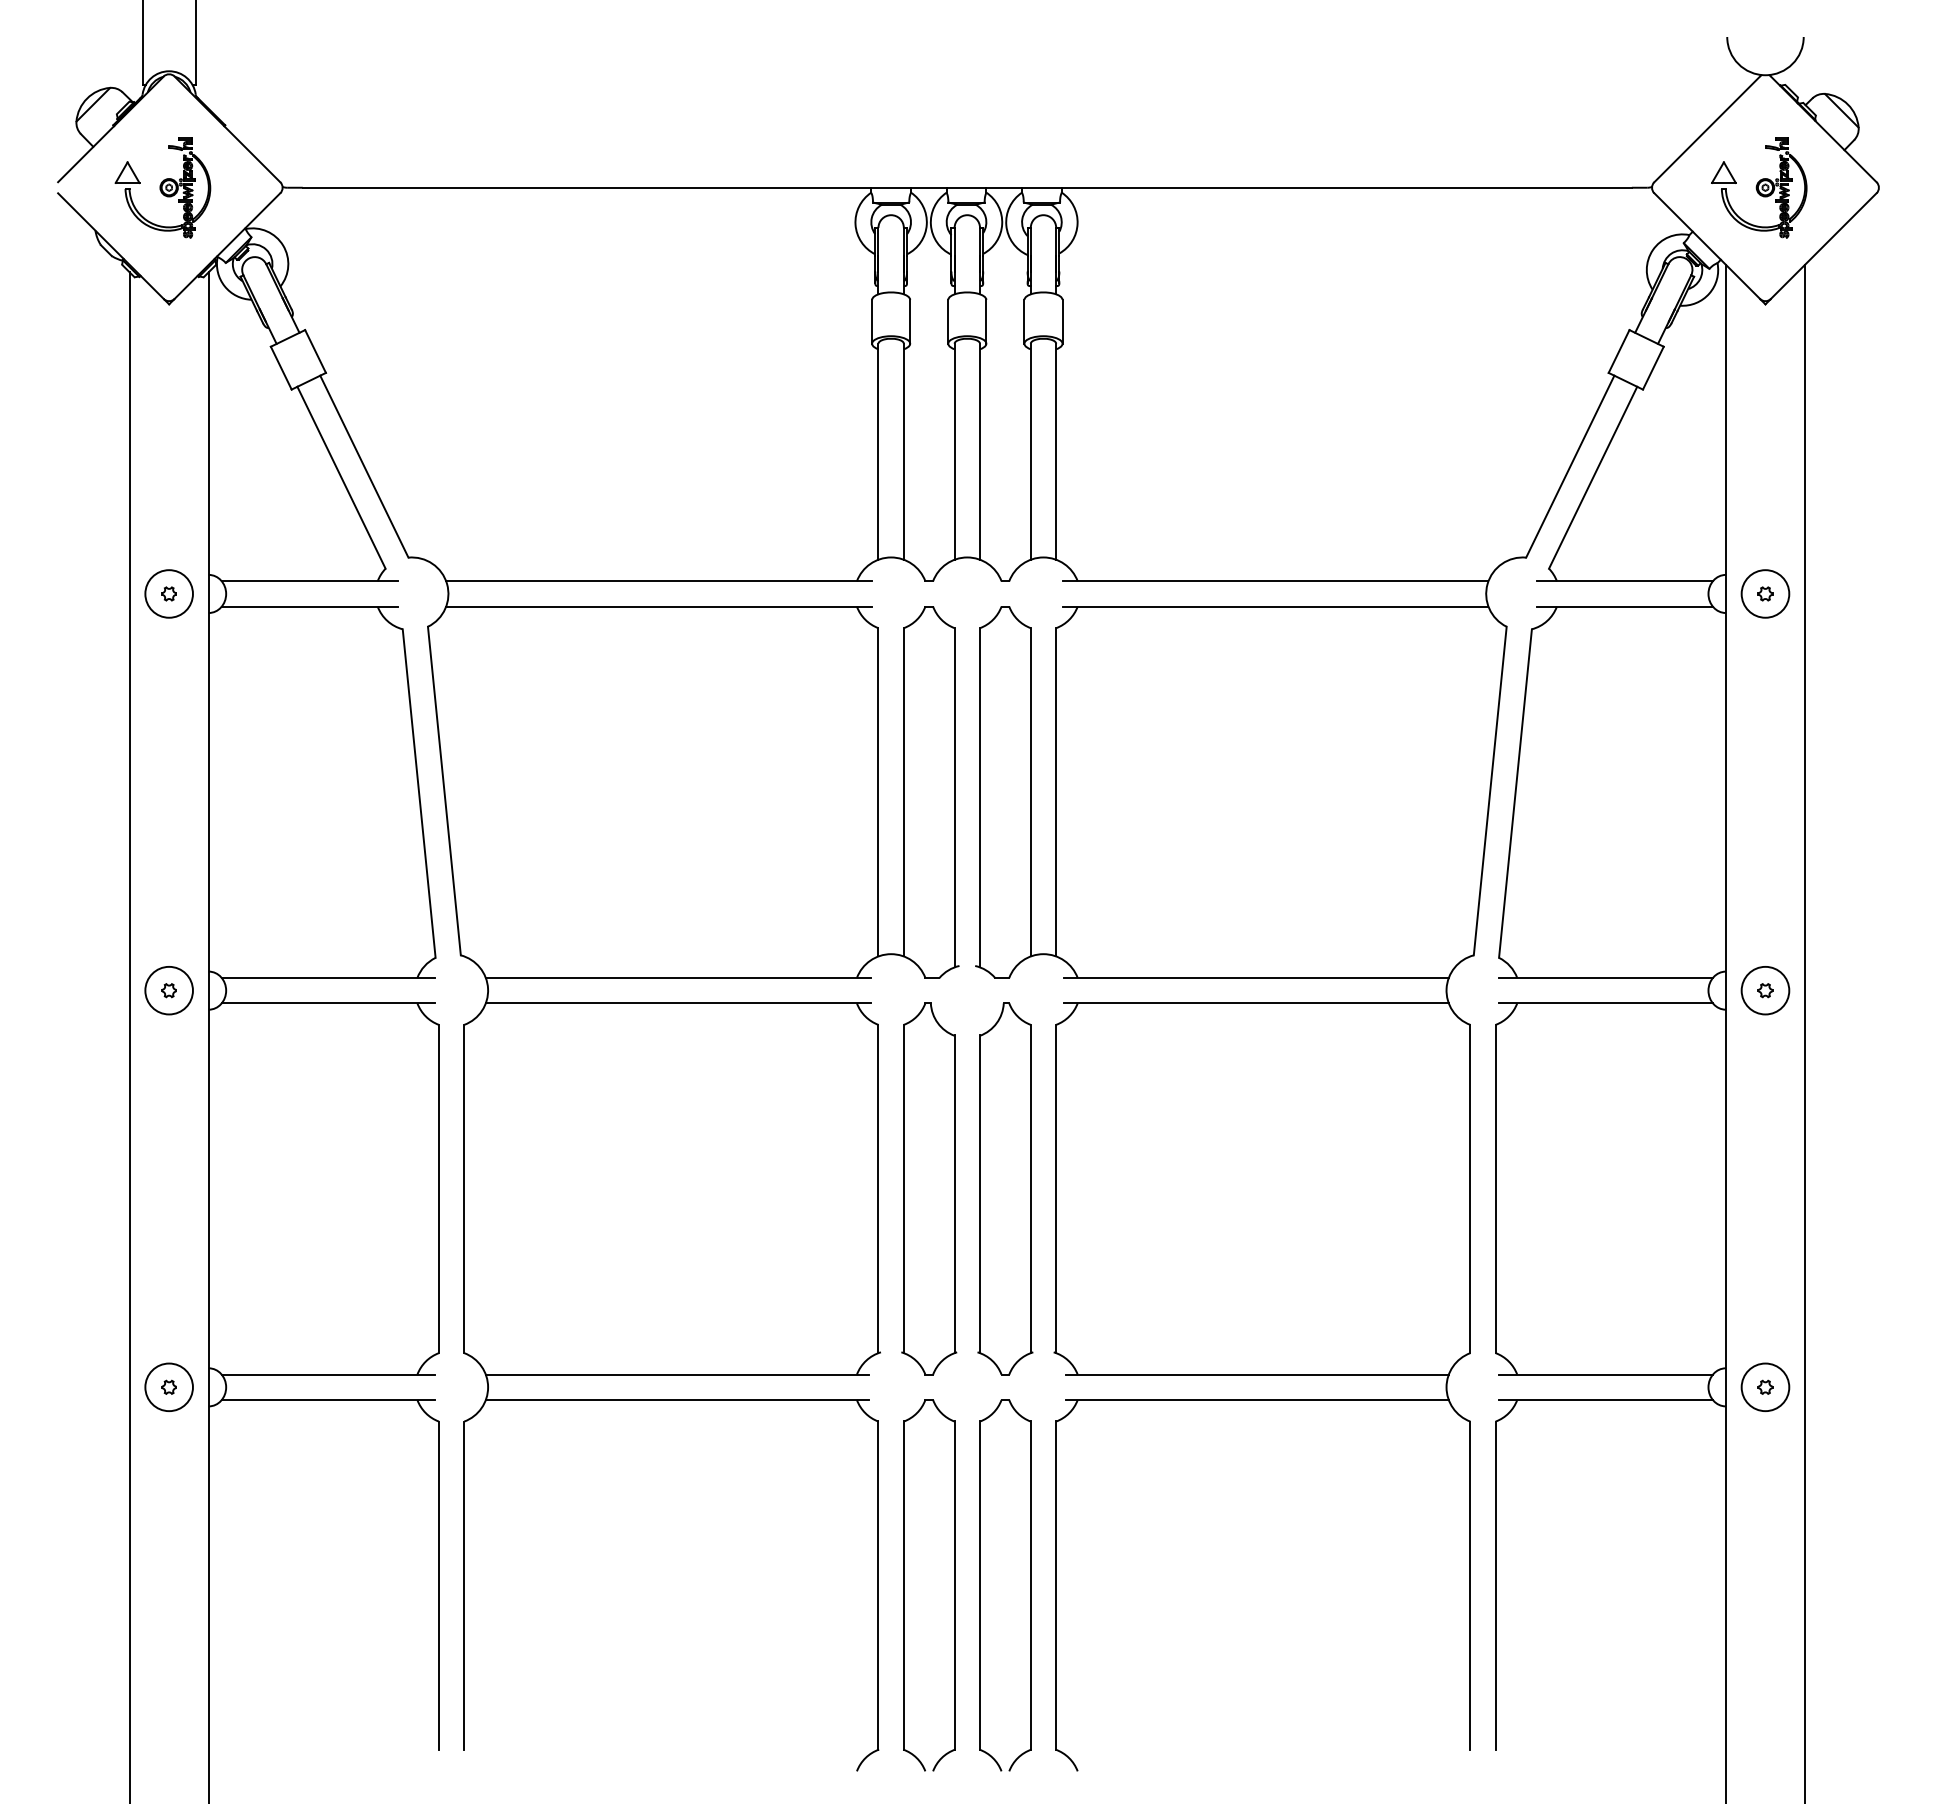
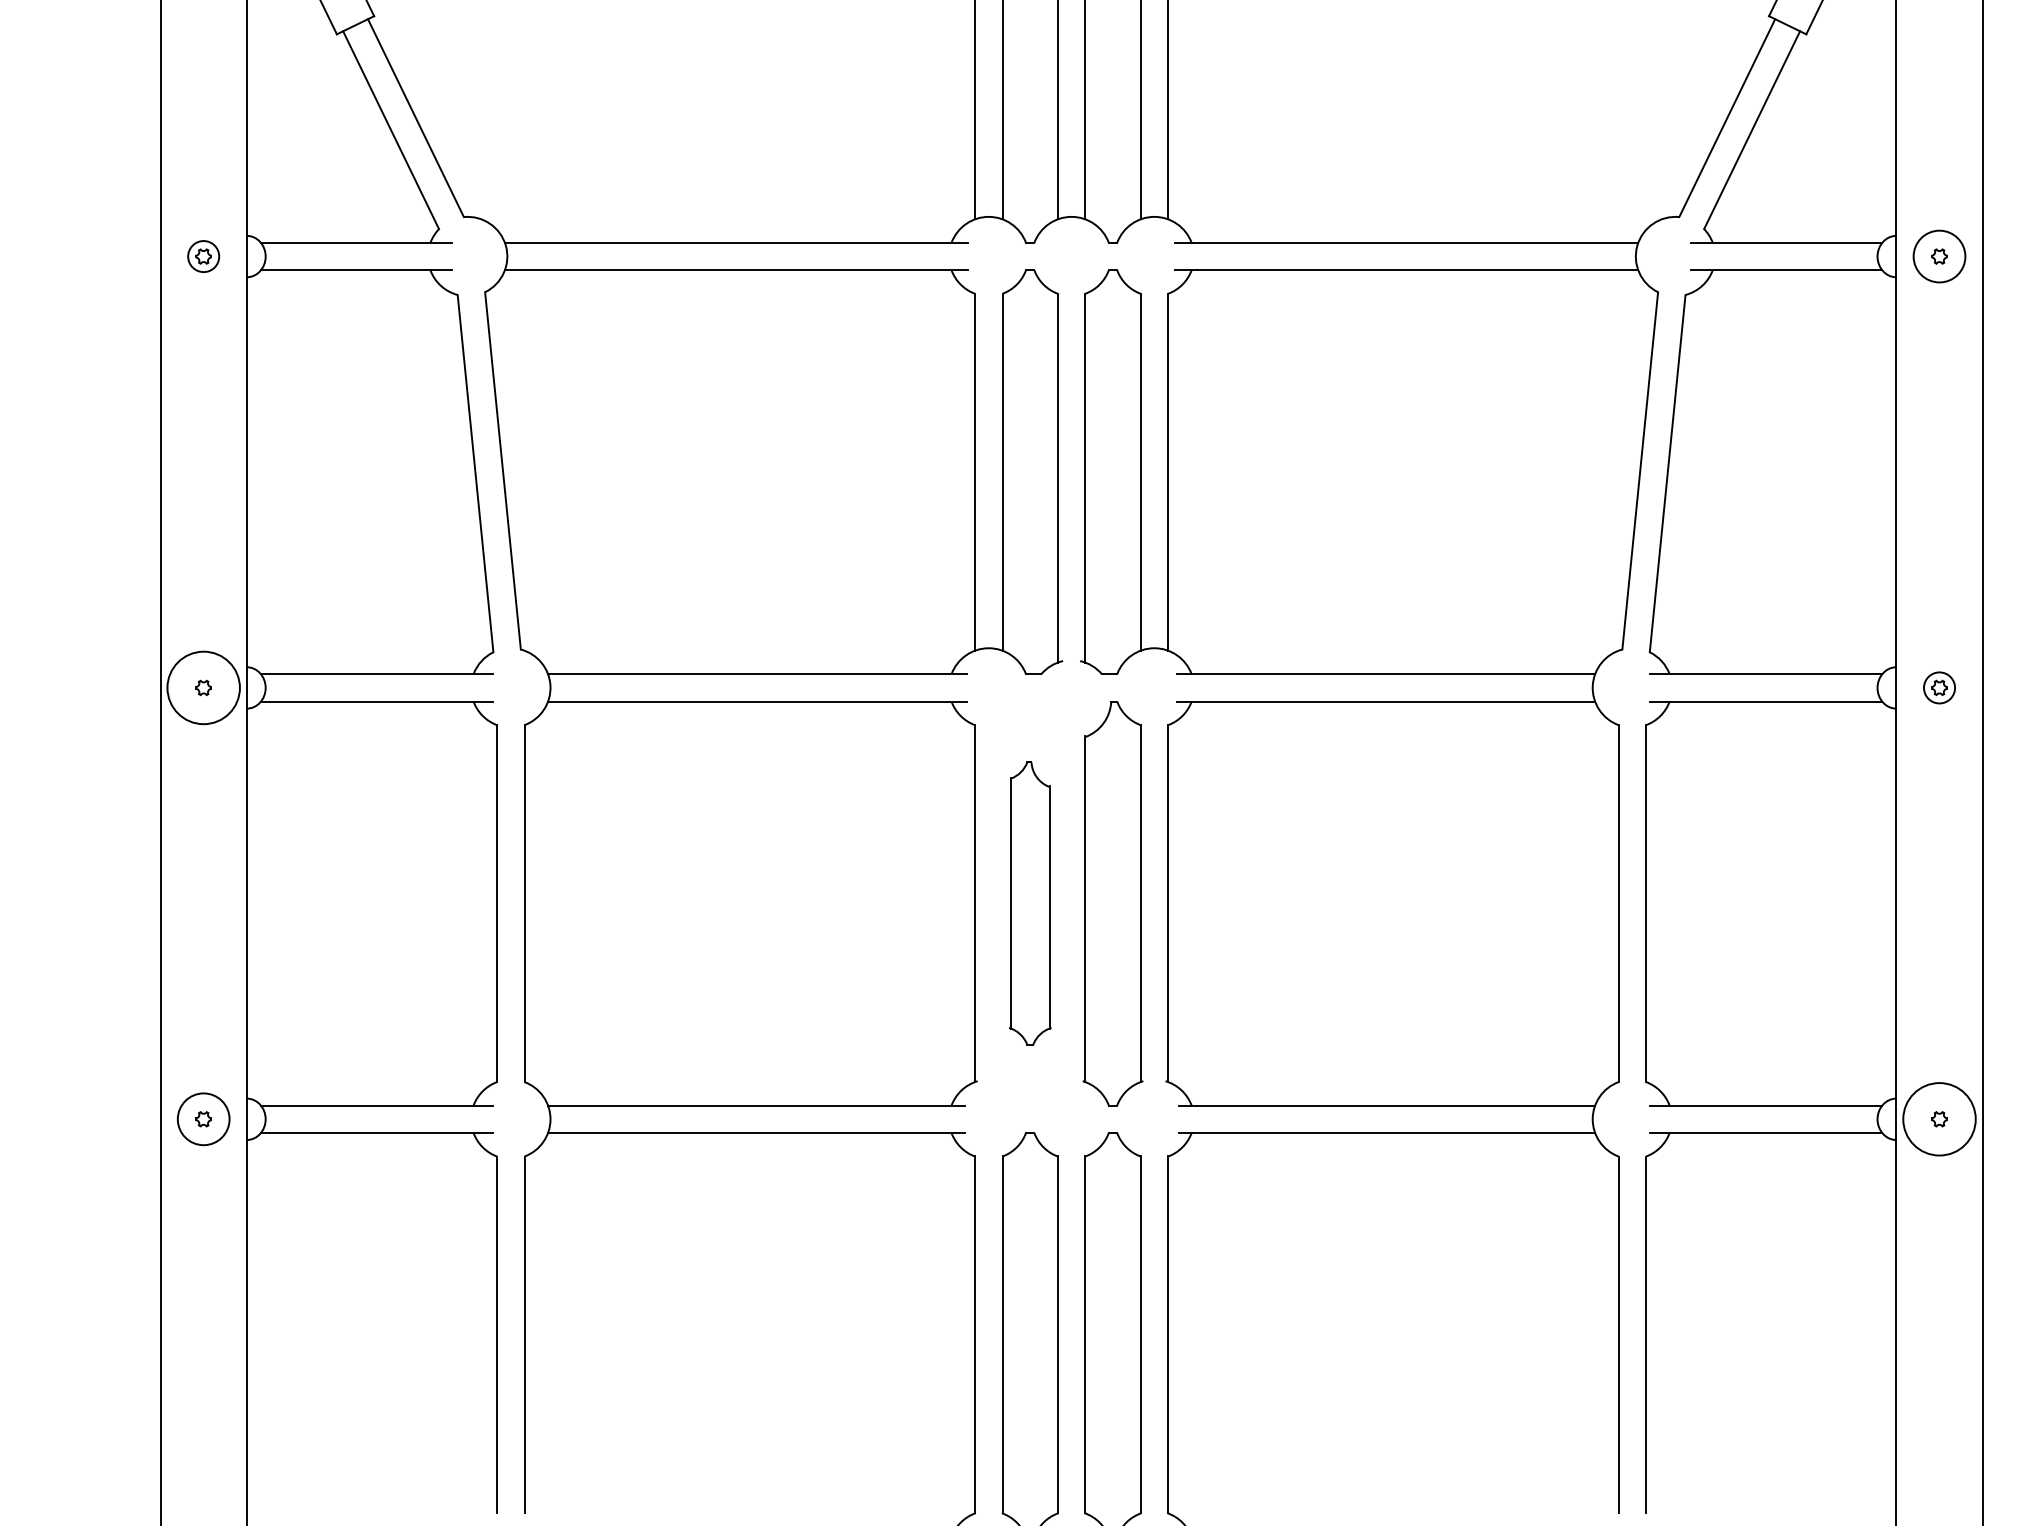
circle: (168, 593) -> (202, 256), size x0.6
circle: (168, 990) -> (202, 687), size x1.4
circle: (1765, 990) -> (1939, 687), size x0.6
part: (929, 1188) -> (1030, 903), size x0.7
circle: (1765, 1387) -> (1939, 1119), size x1.4

